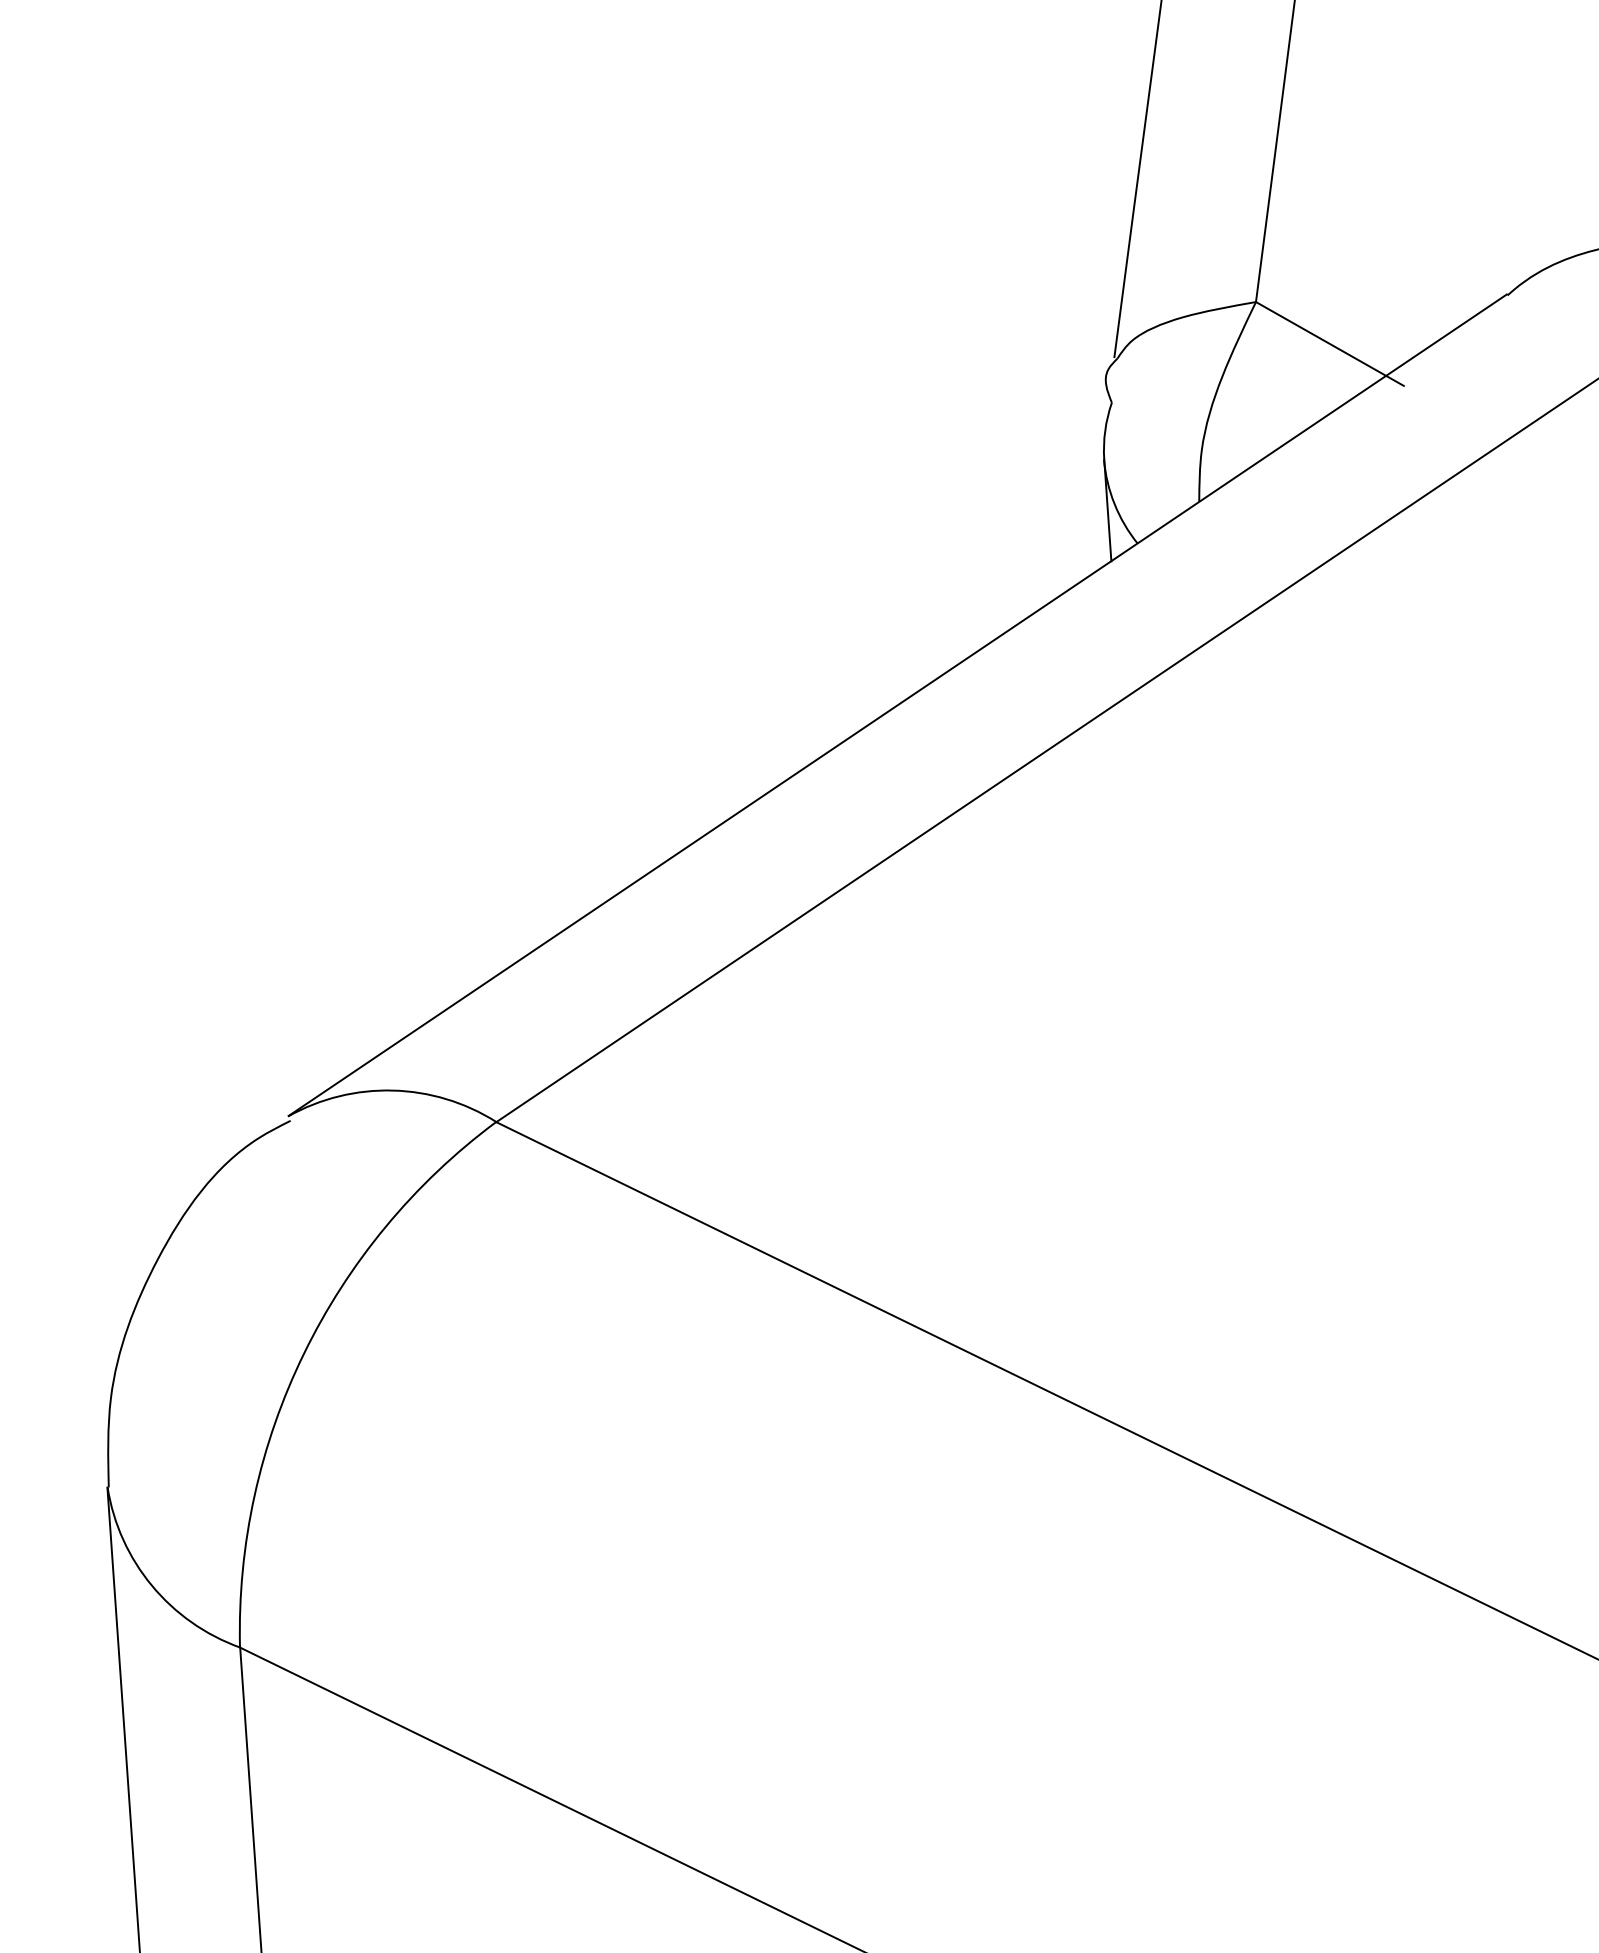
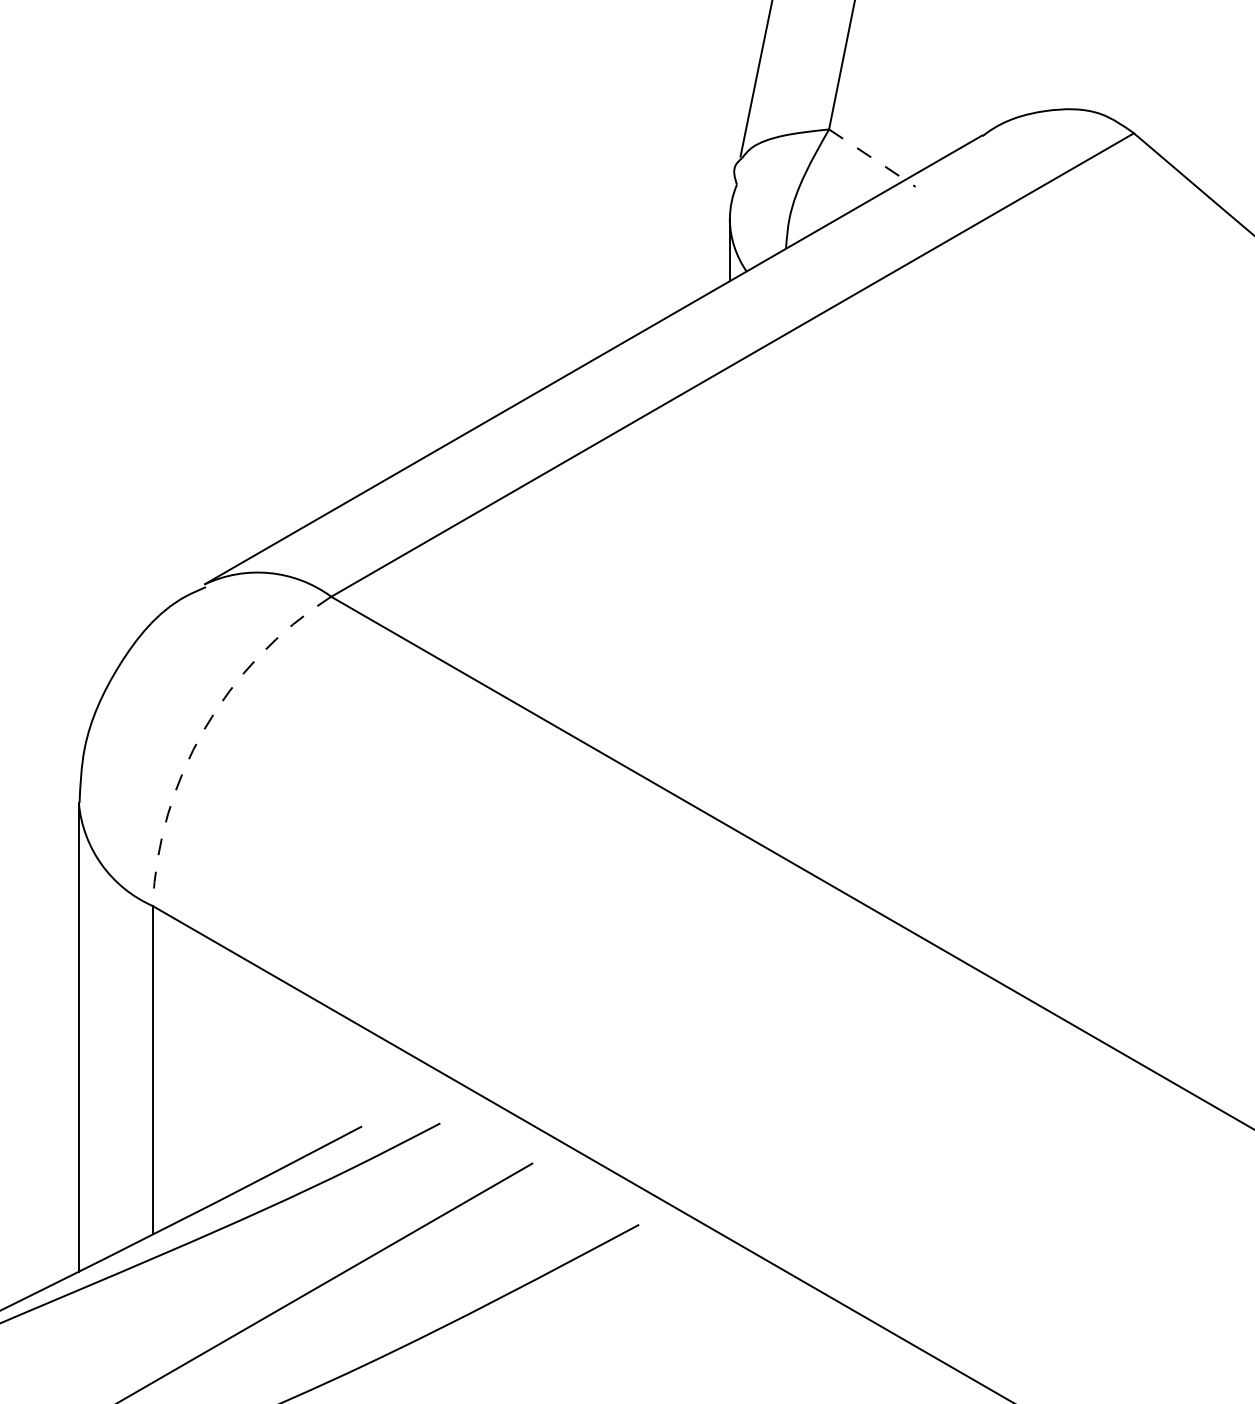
line: (1330, 344) -> (872, 158), solid -> dashed
arc: (304, 1353) -> (204, 729), solid -> dashed

